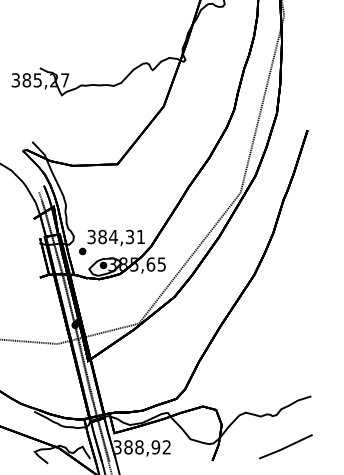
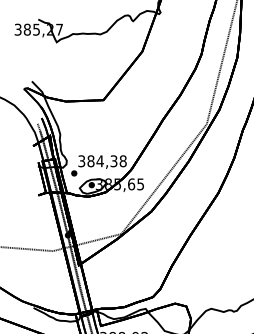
text: (140, 236) -> (122, 160), 384,31 -> 384,38

